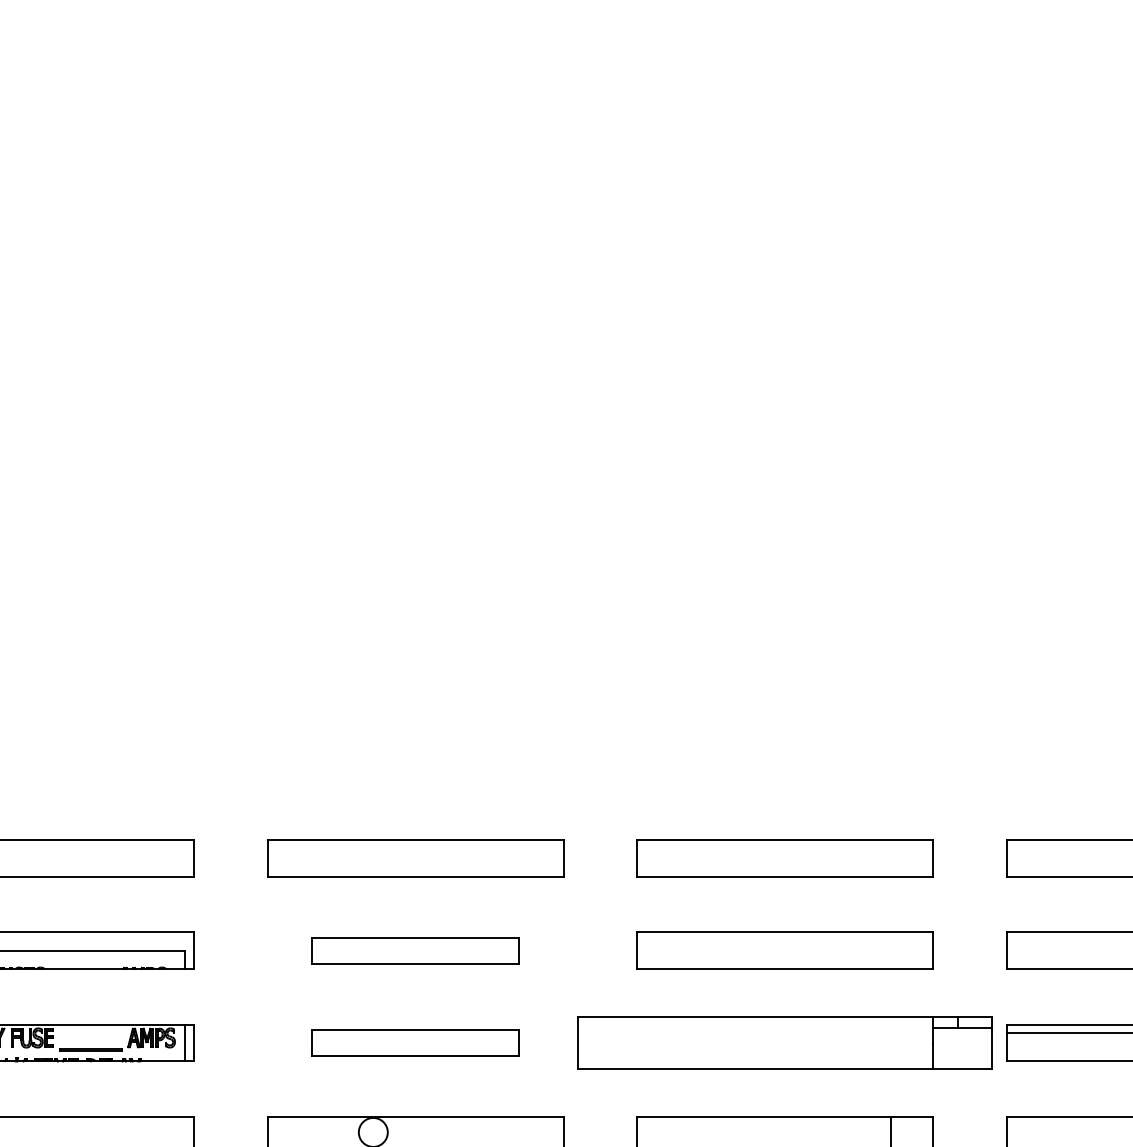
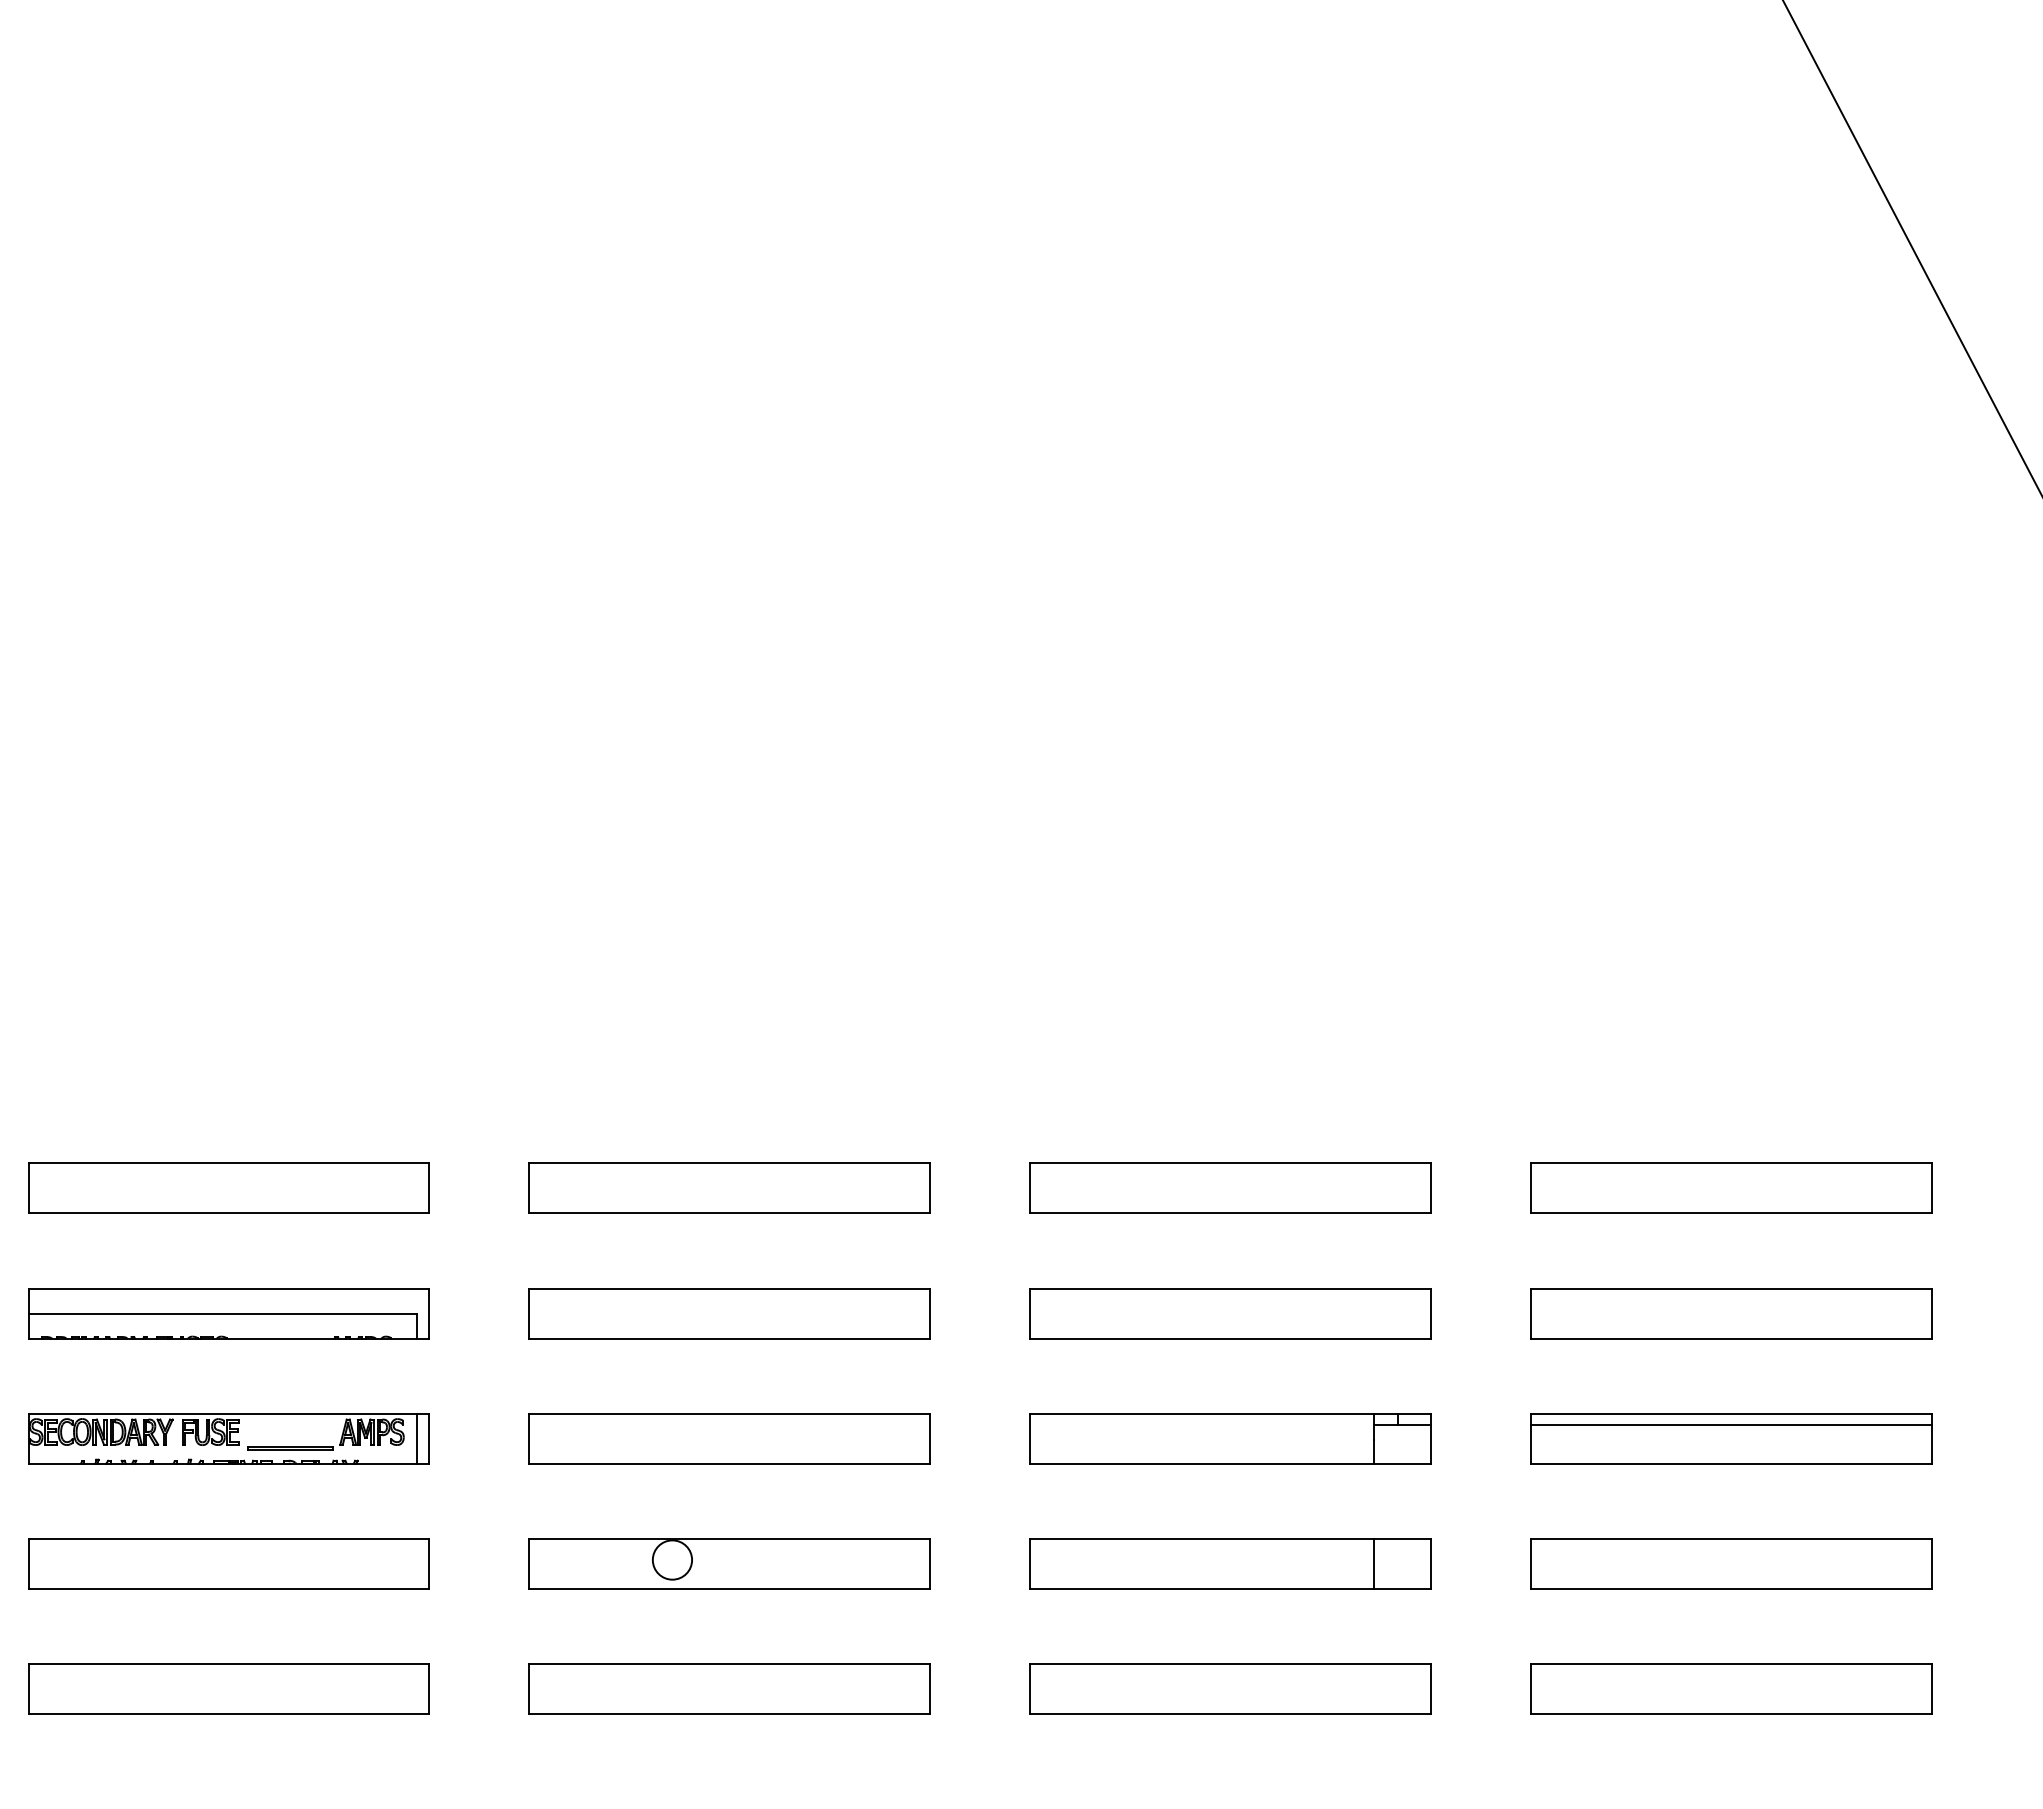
part: (415, 950) -> (729, 1313), size x1.43
part: (415, 1042) -> (729, 1438), size x1.43
part: (785, 1042) -> (1230, 1438), size x0.71

